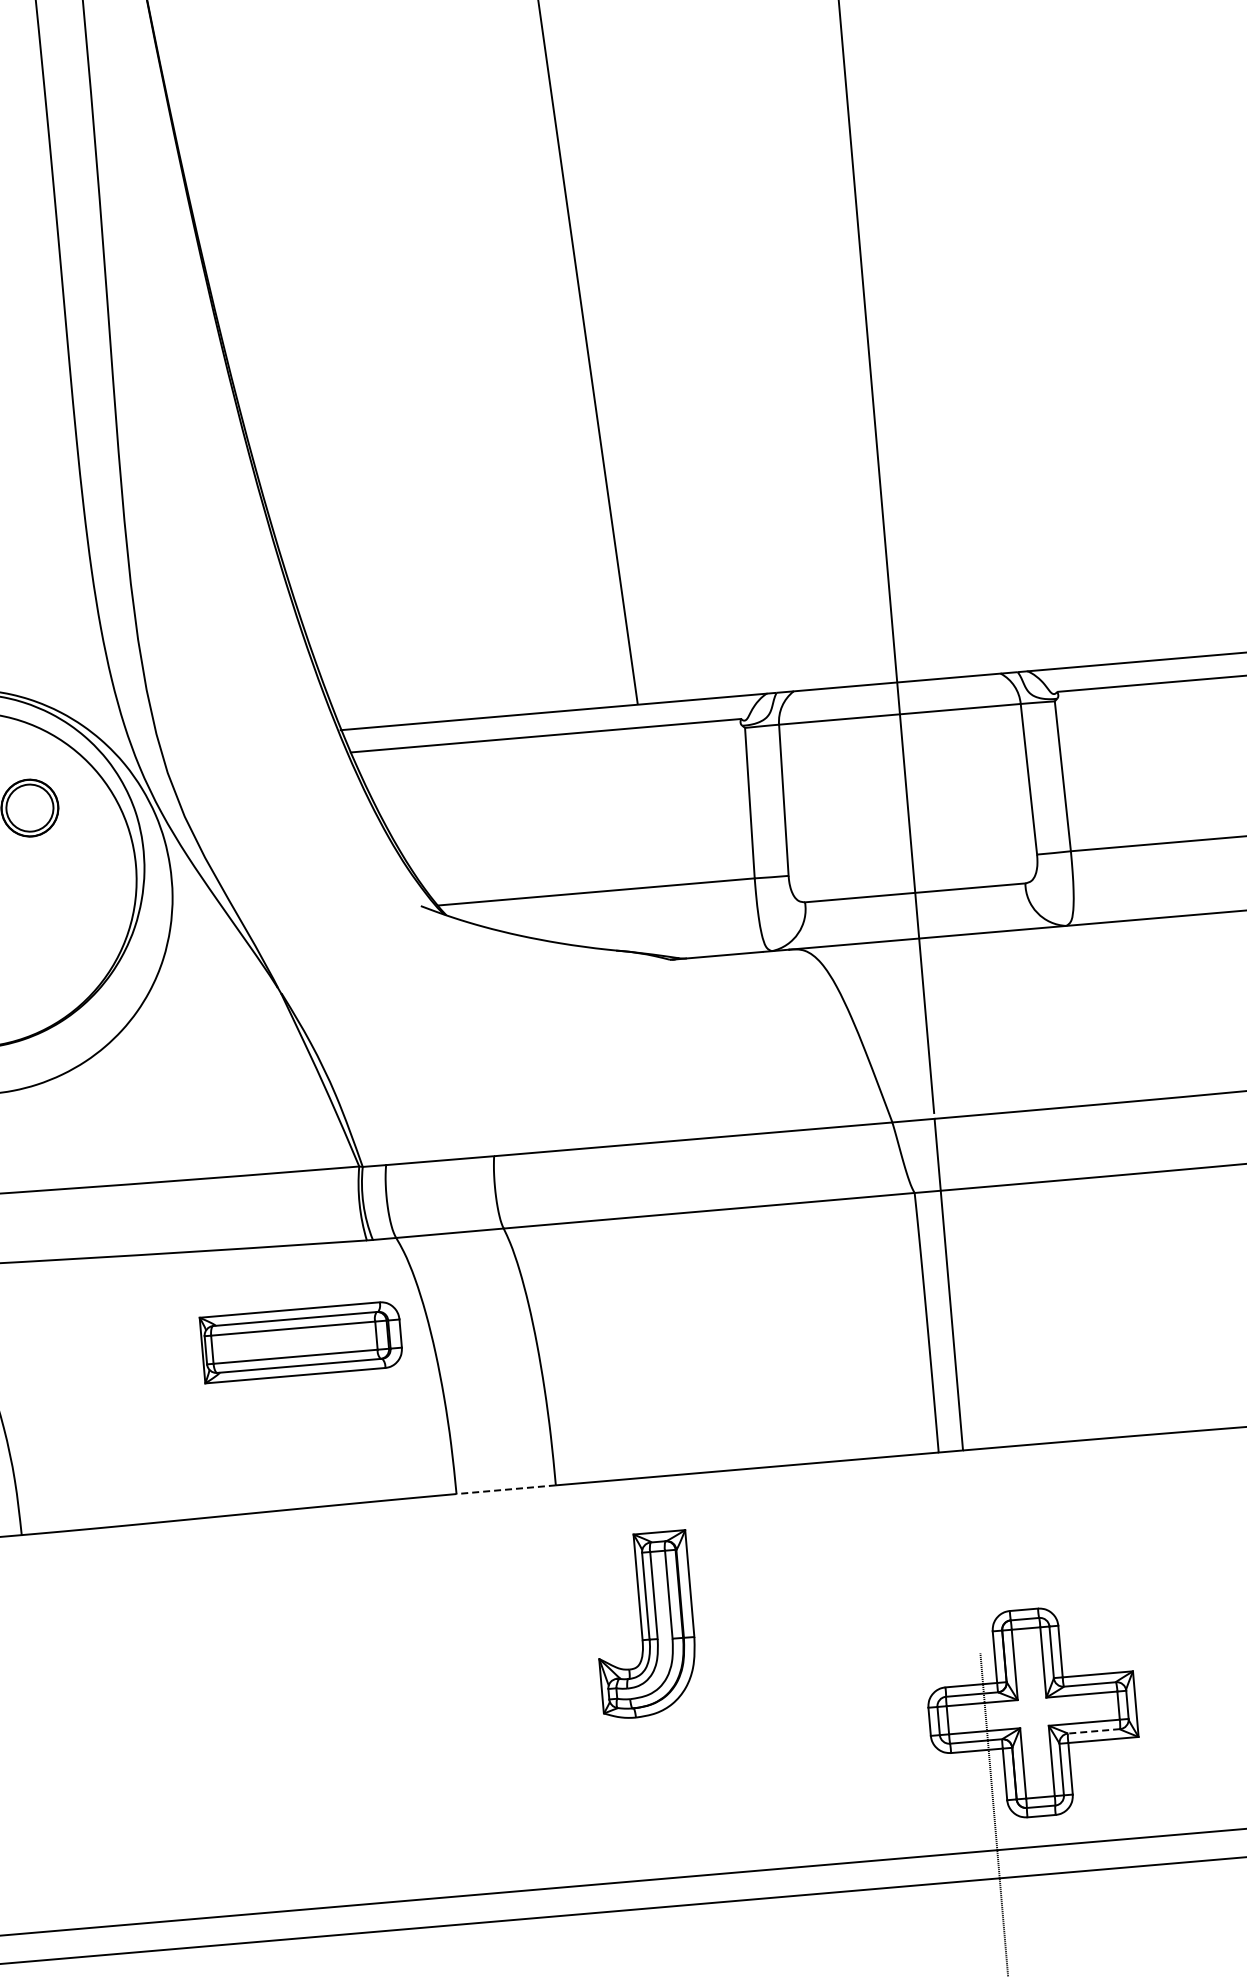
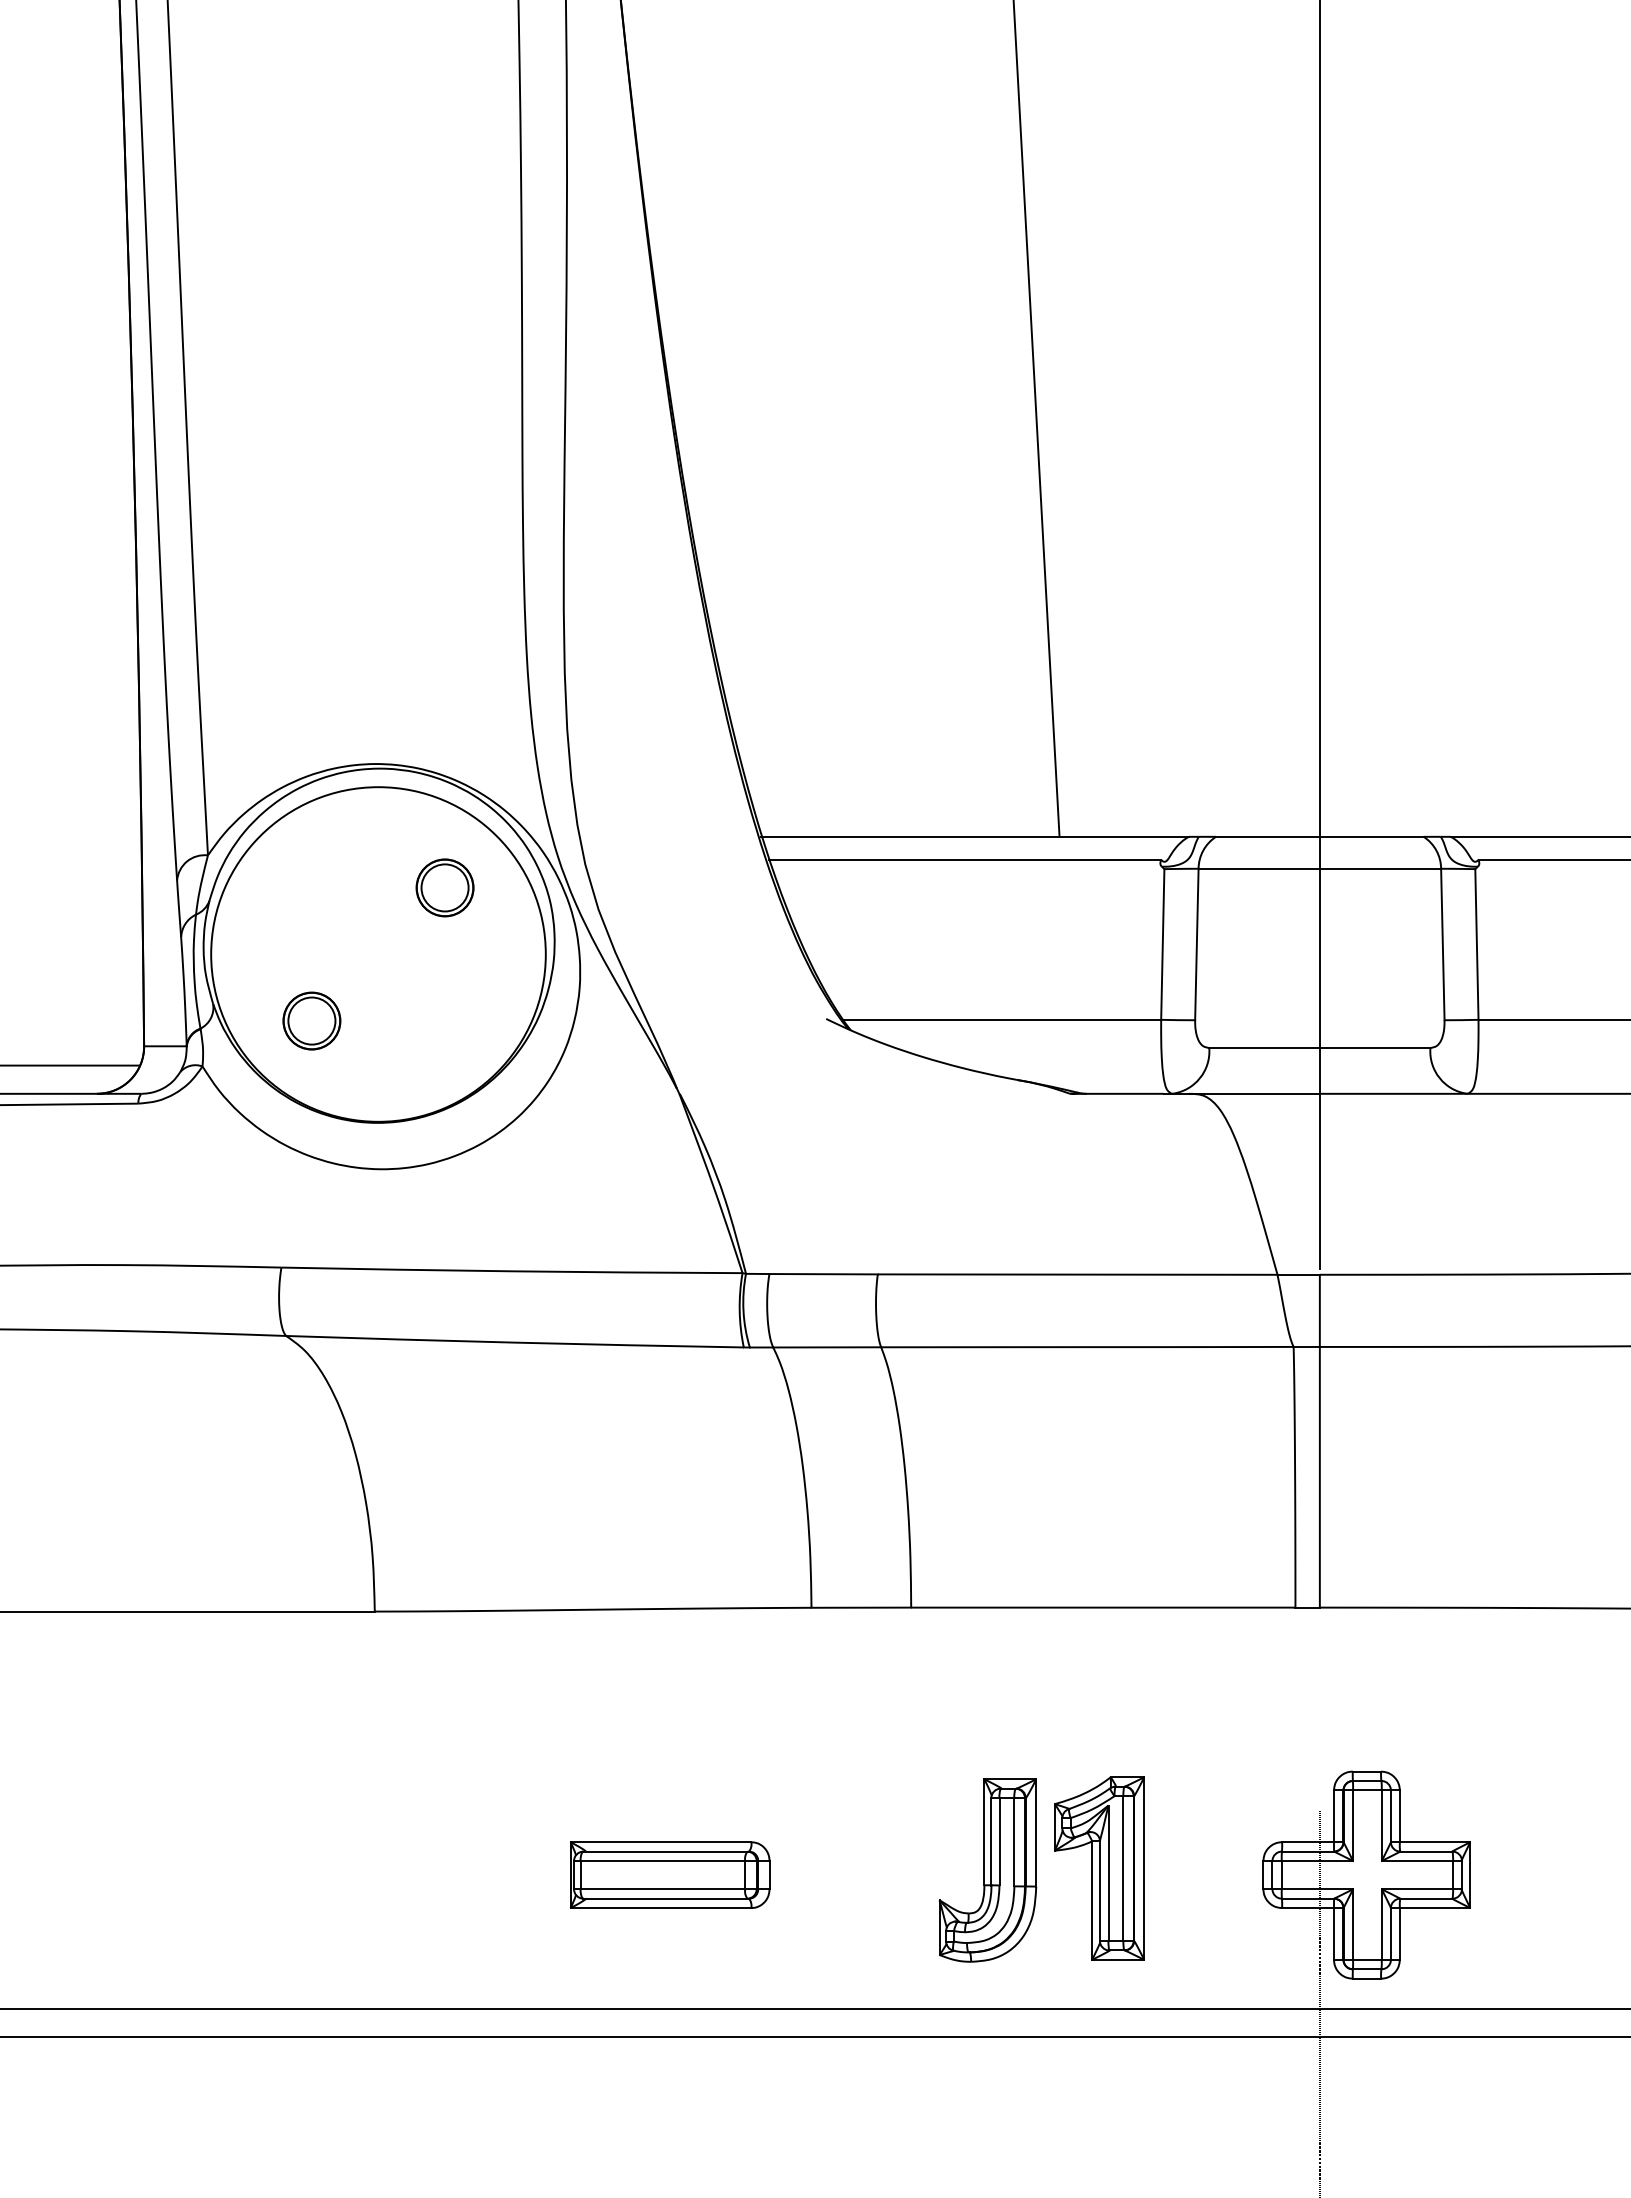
part: (301, 1341) -> (670, 1874), moved
line: (506, 1489) -> (861, 1607), dashed -> solid
part: (644, 1625) -> (987, 1870), moved
part: (765, 1729) -> (1099, 1868), added
line: (1093, 1731) -> (1425, 1898), dashed -> solid

